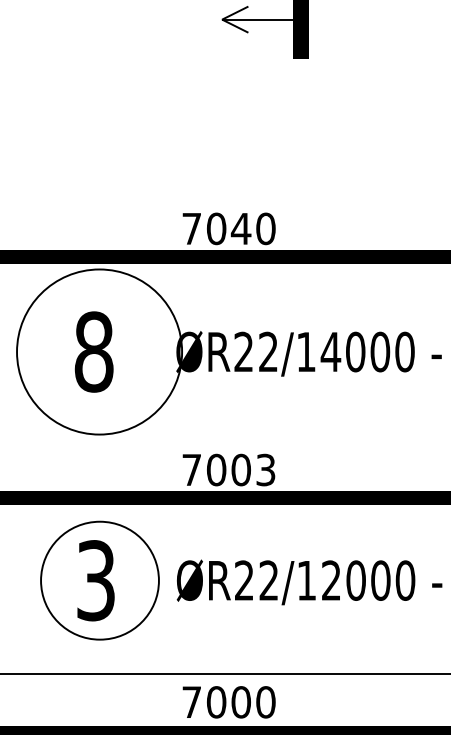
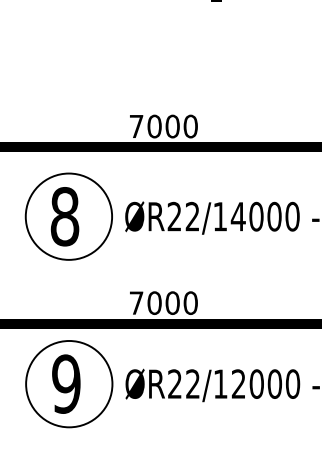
text: (240, 228) -> (172, 126), 7040 -> 7000
circle: (99, 351) -> (68, 216), size x0.71
text: (265, 469) -> (190, 302), 7003 -> 7000
text: (95, 580) -> (65, 384), 3 -> 9

